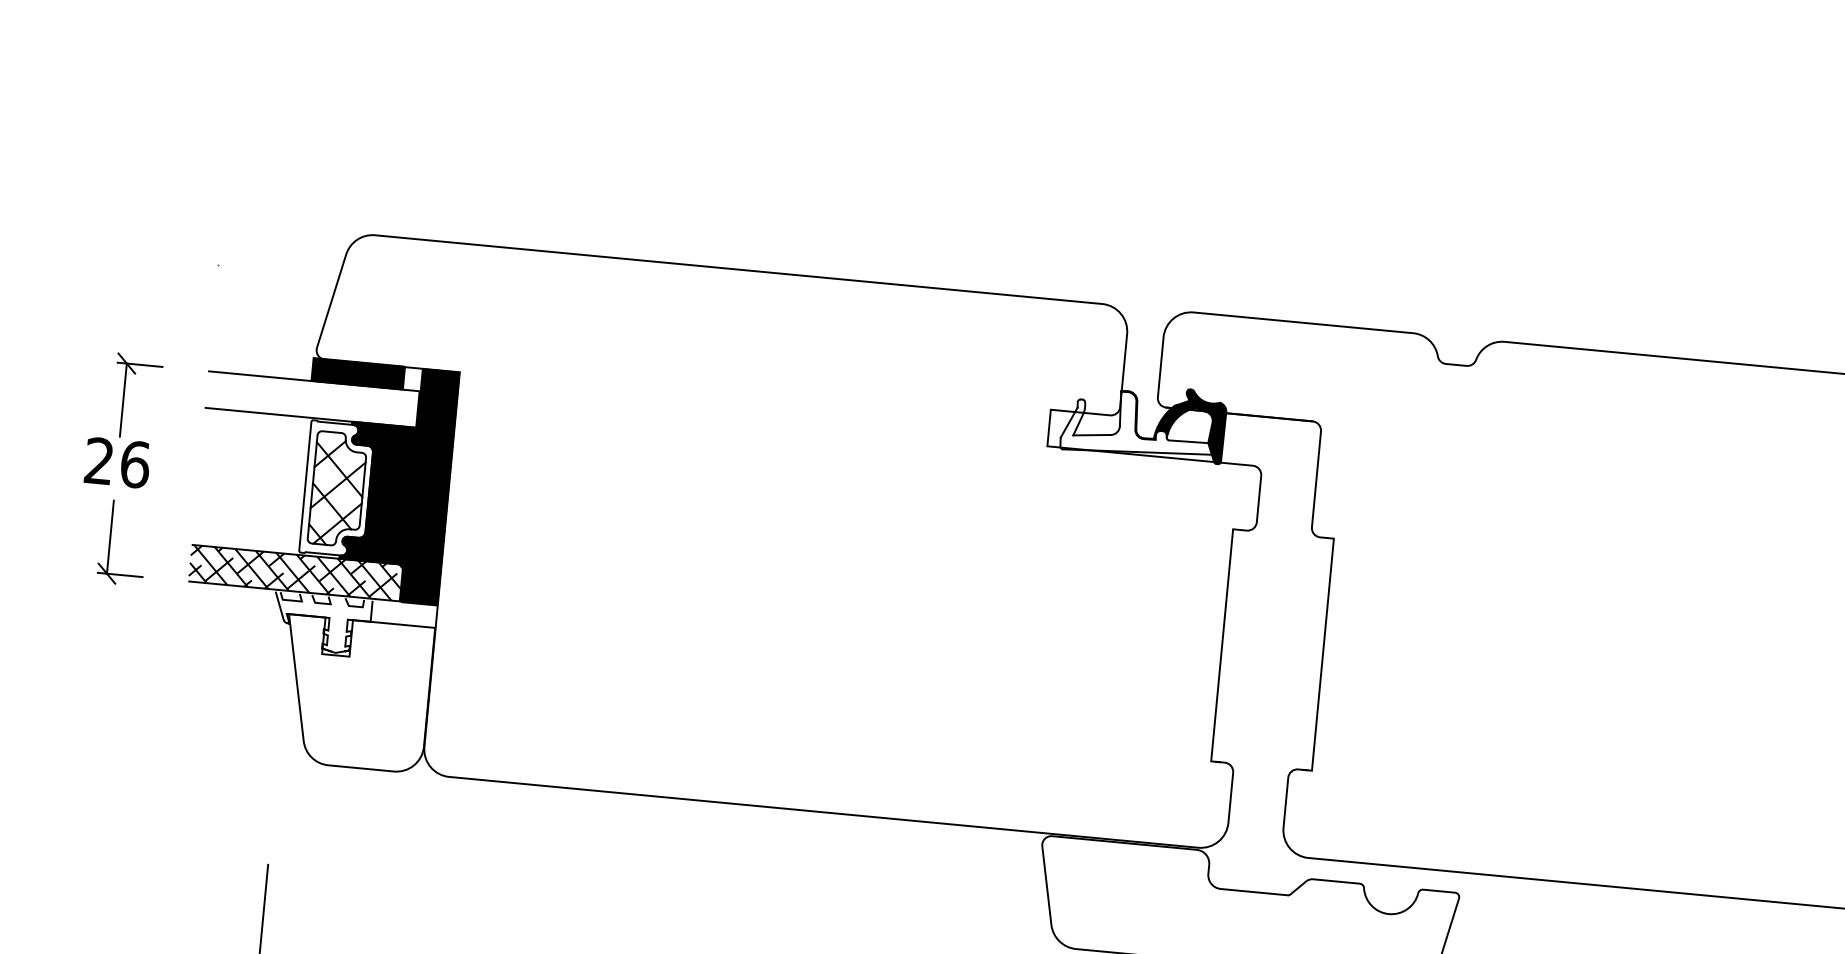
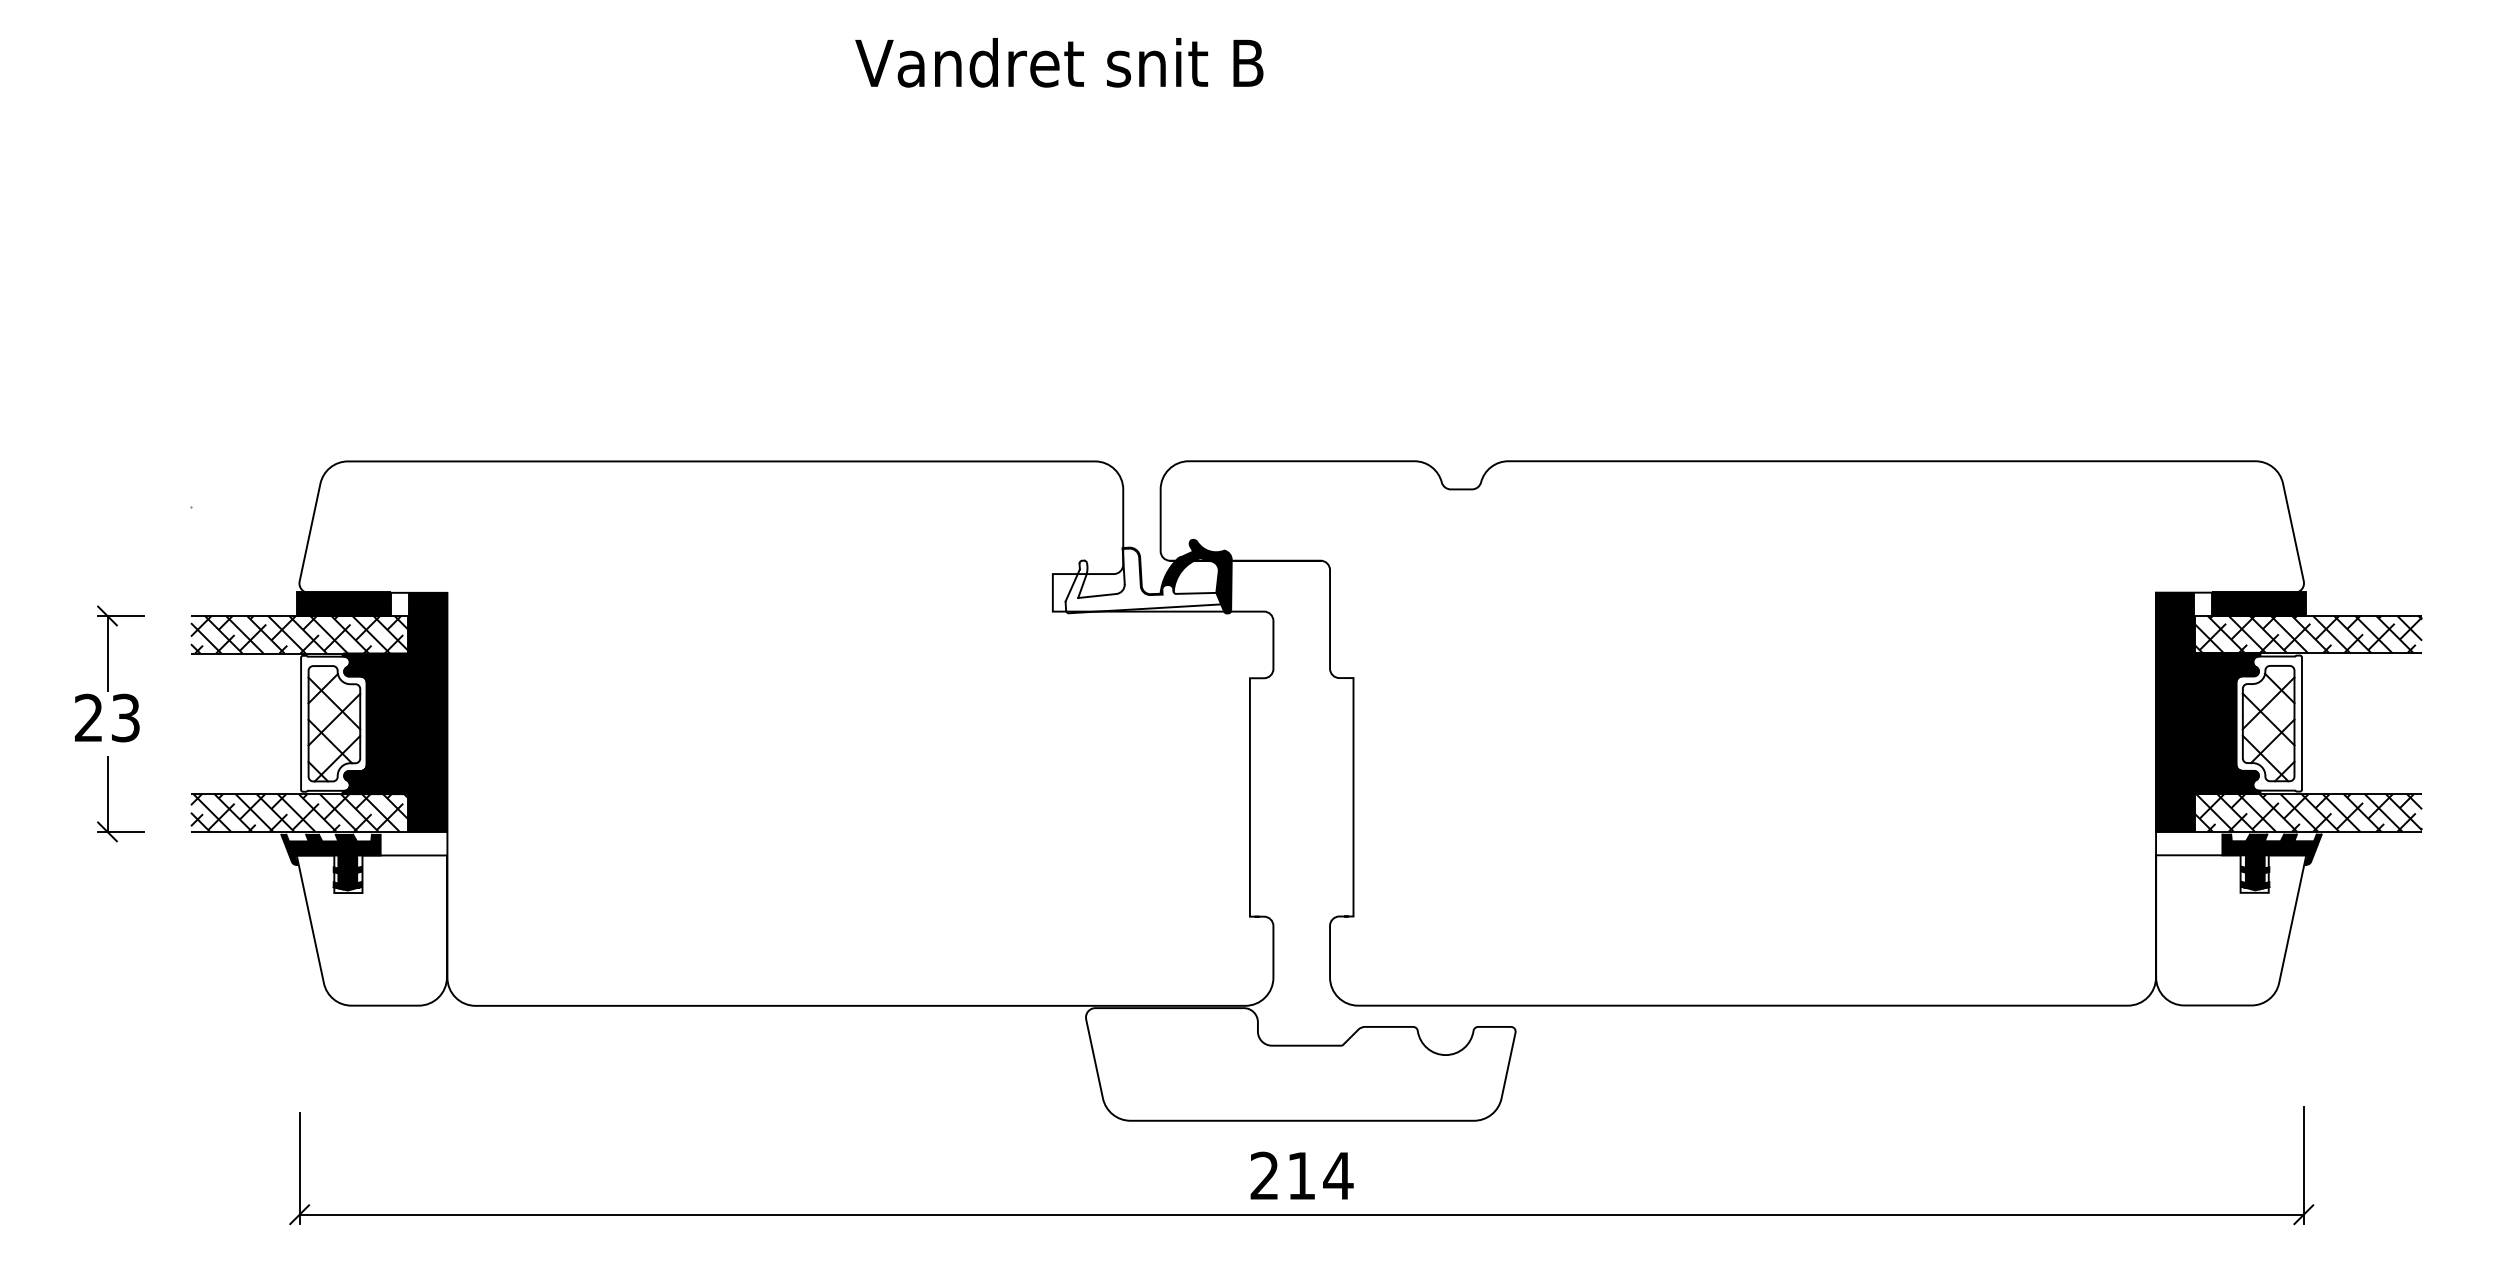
hatch: (312, 399) -> (299, 634), added
text: (135, 464) -> (125, 717), 26 -> 23
fill: (321, 623) -> (330, 861), added

